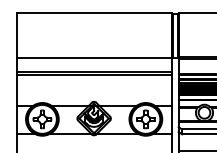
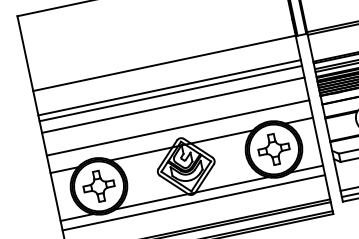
line: (93, 82) -> (172, 105), added
line: (93, 95) -> (176, 127), added
line: (93, 139) -> (192, 202), added

